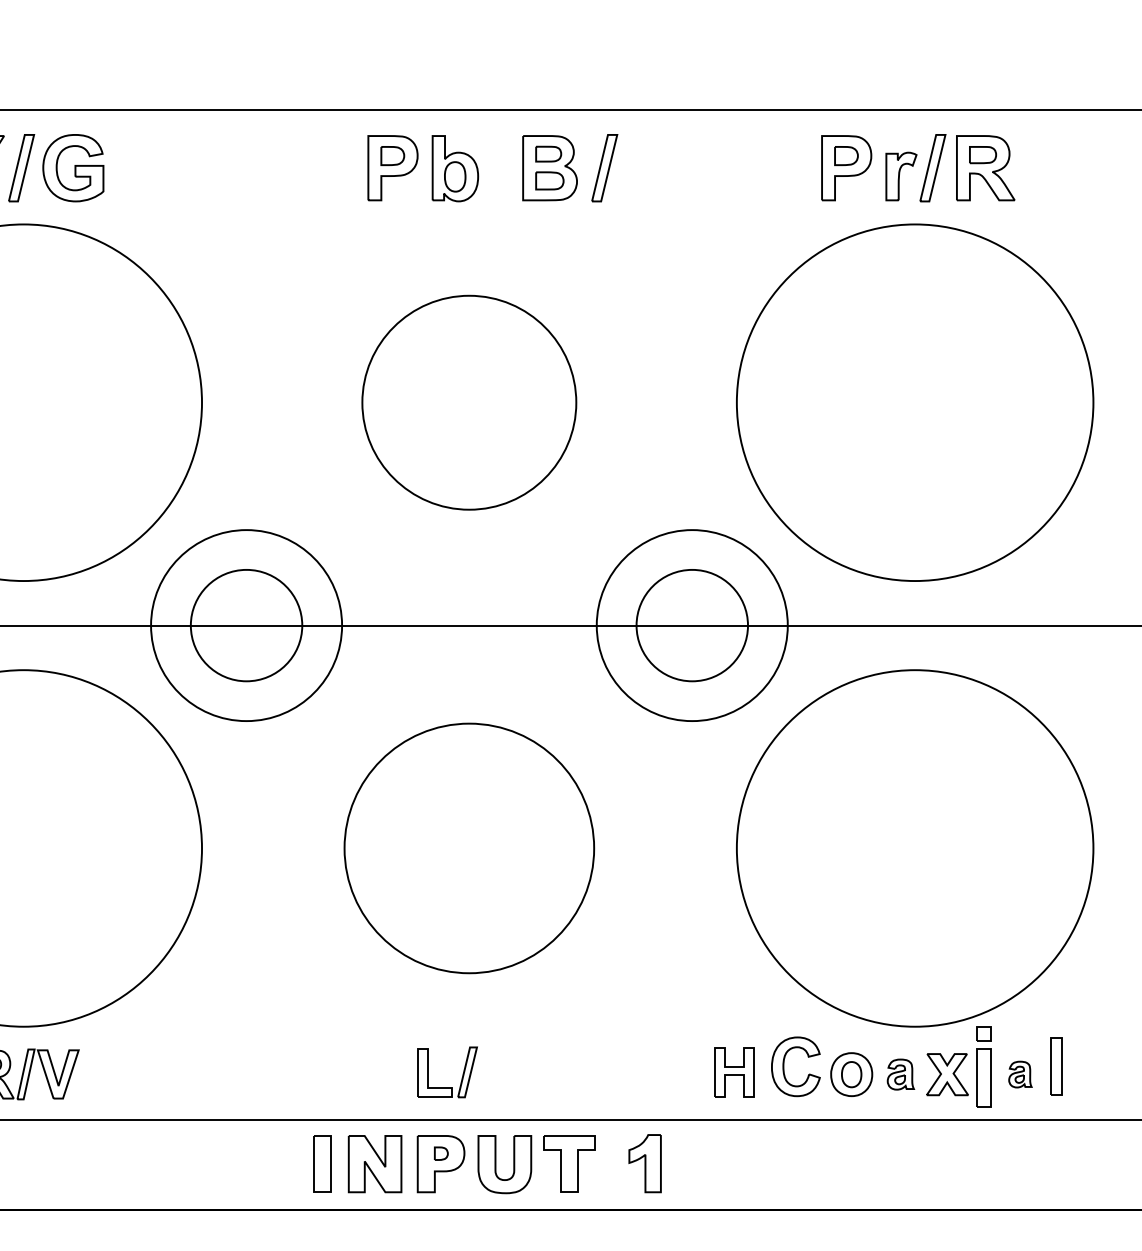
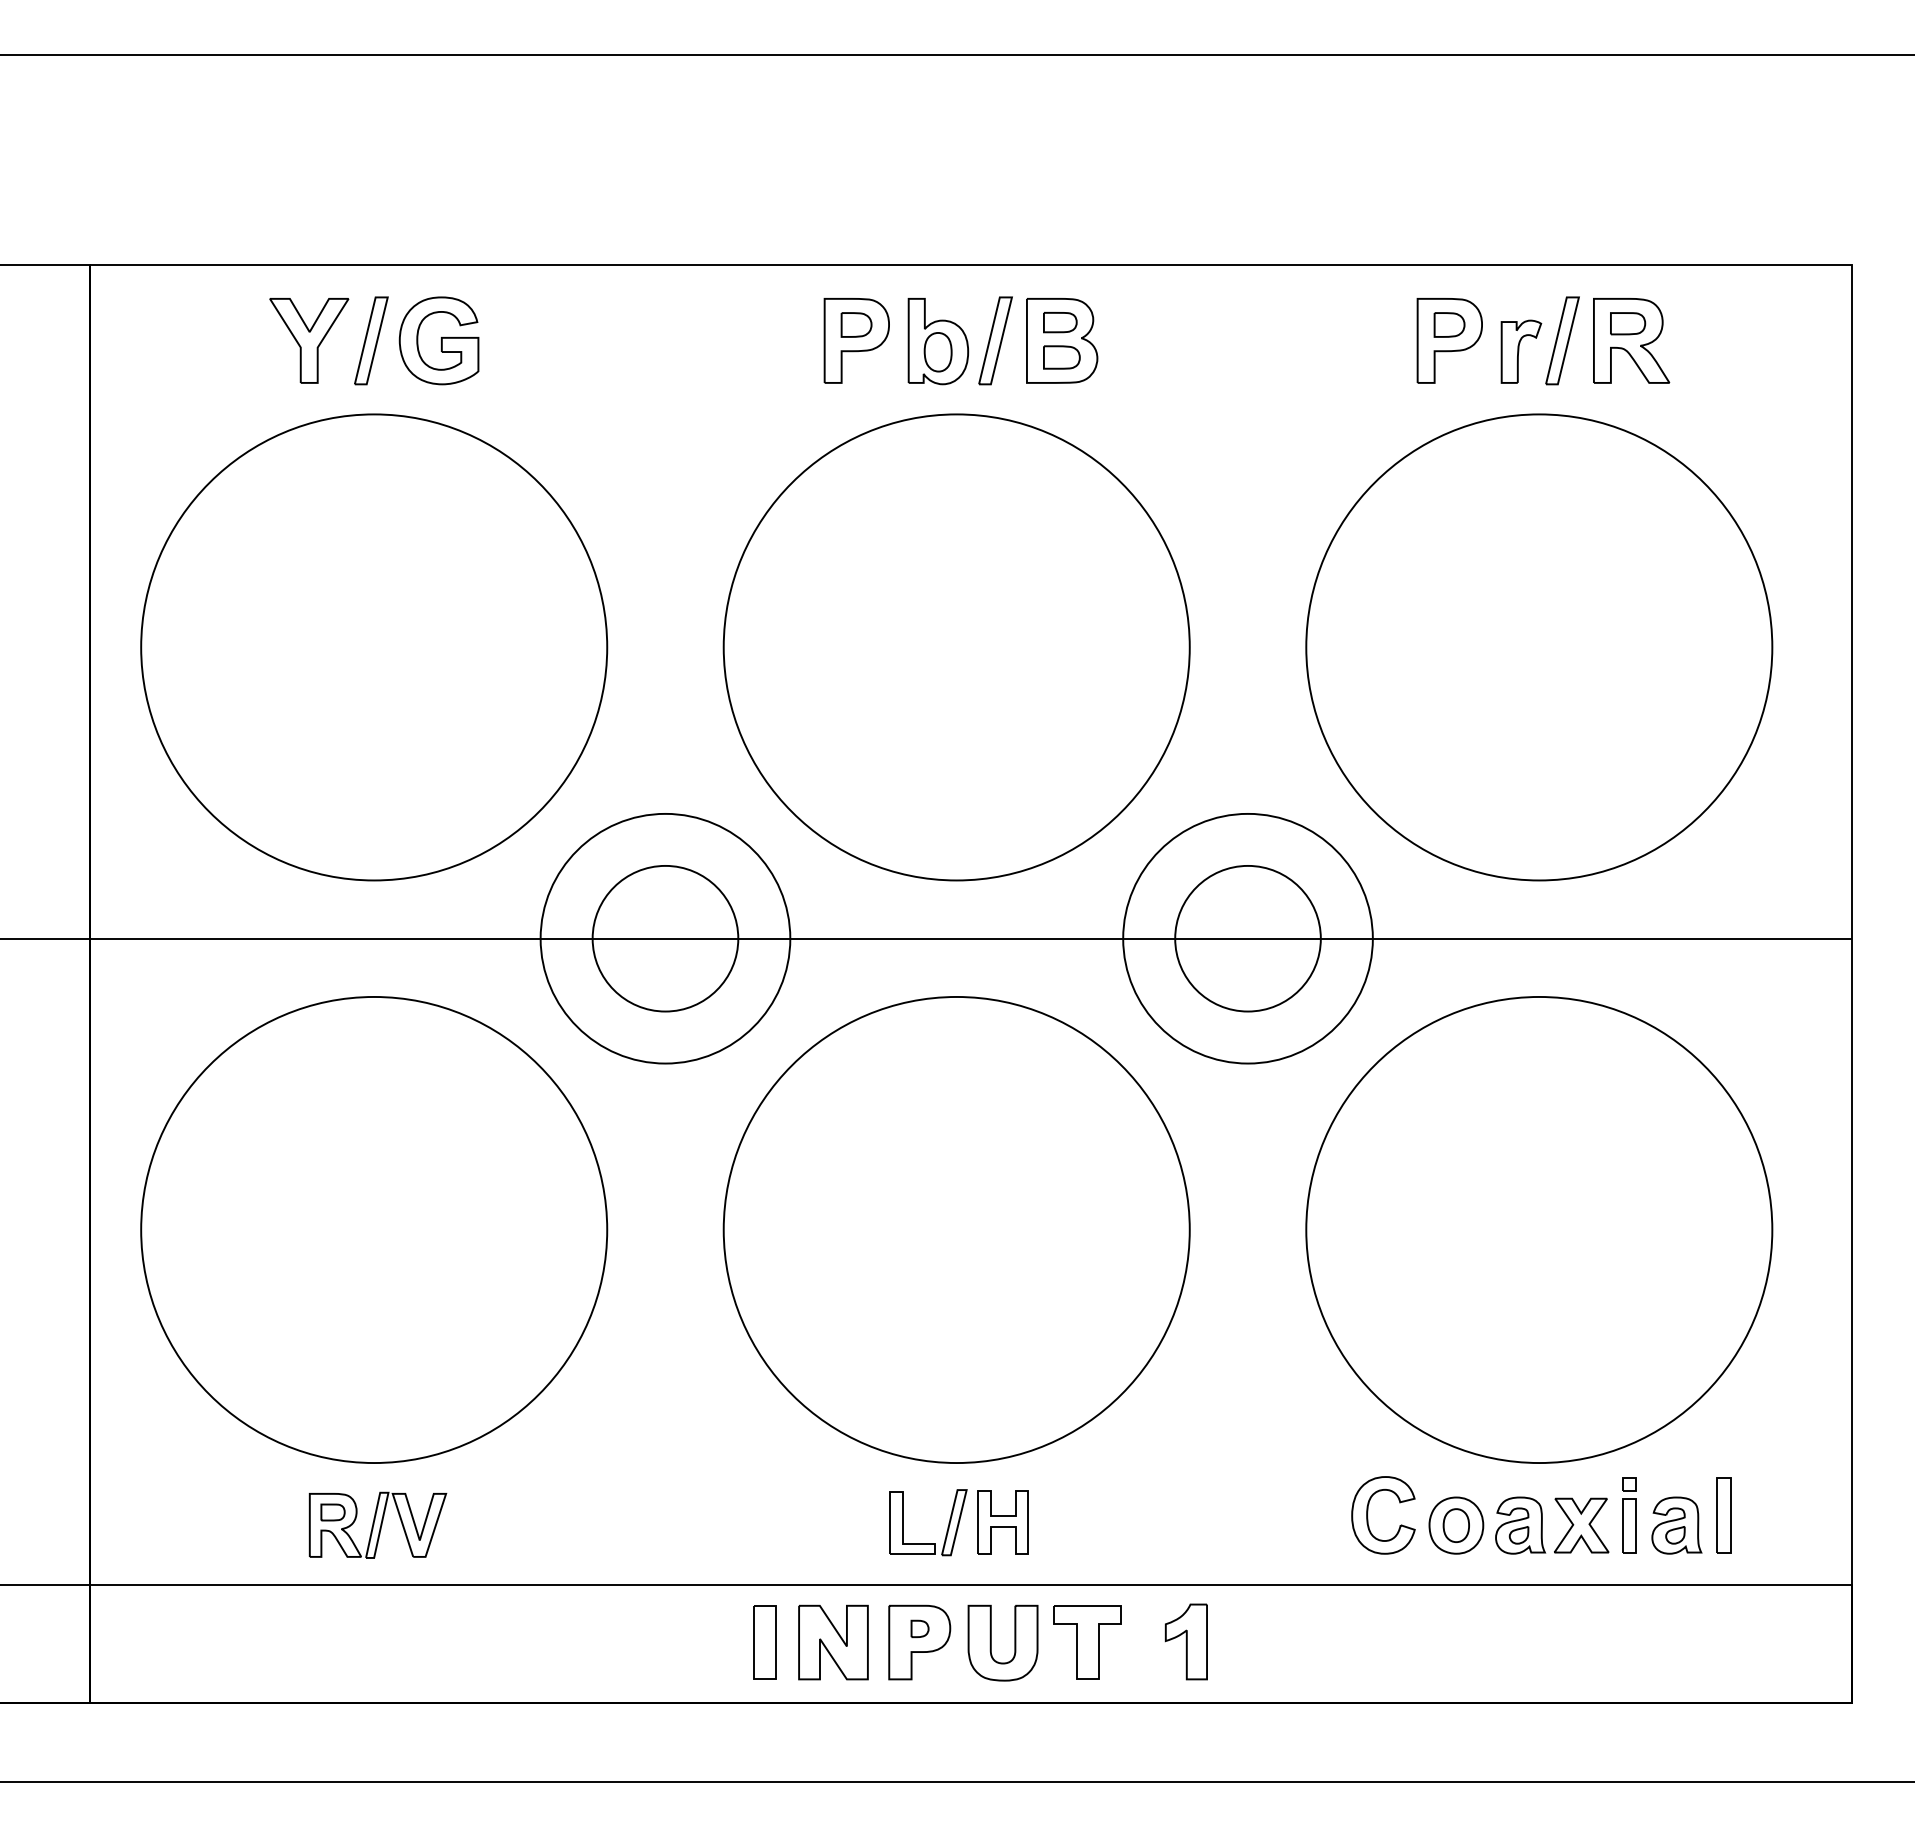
part: (604, 167) -> (995, 340), moved
part: (469, 402) -> (956, 647), size x1.67
part: (469, 848) -> (956, 1229), size x1.43
part: (984, 1066) -> (1629, 1515), size x0.71
part: (733, 1072) -> (1002, 1522), moved
part: (900, 1074) -> (1520, 1525), size x1.43
part: (1020, 1074) -> (1676, 1525), size x1.67

